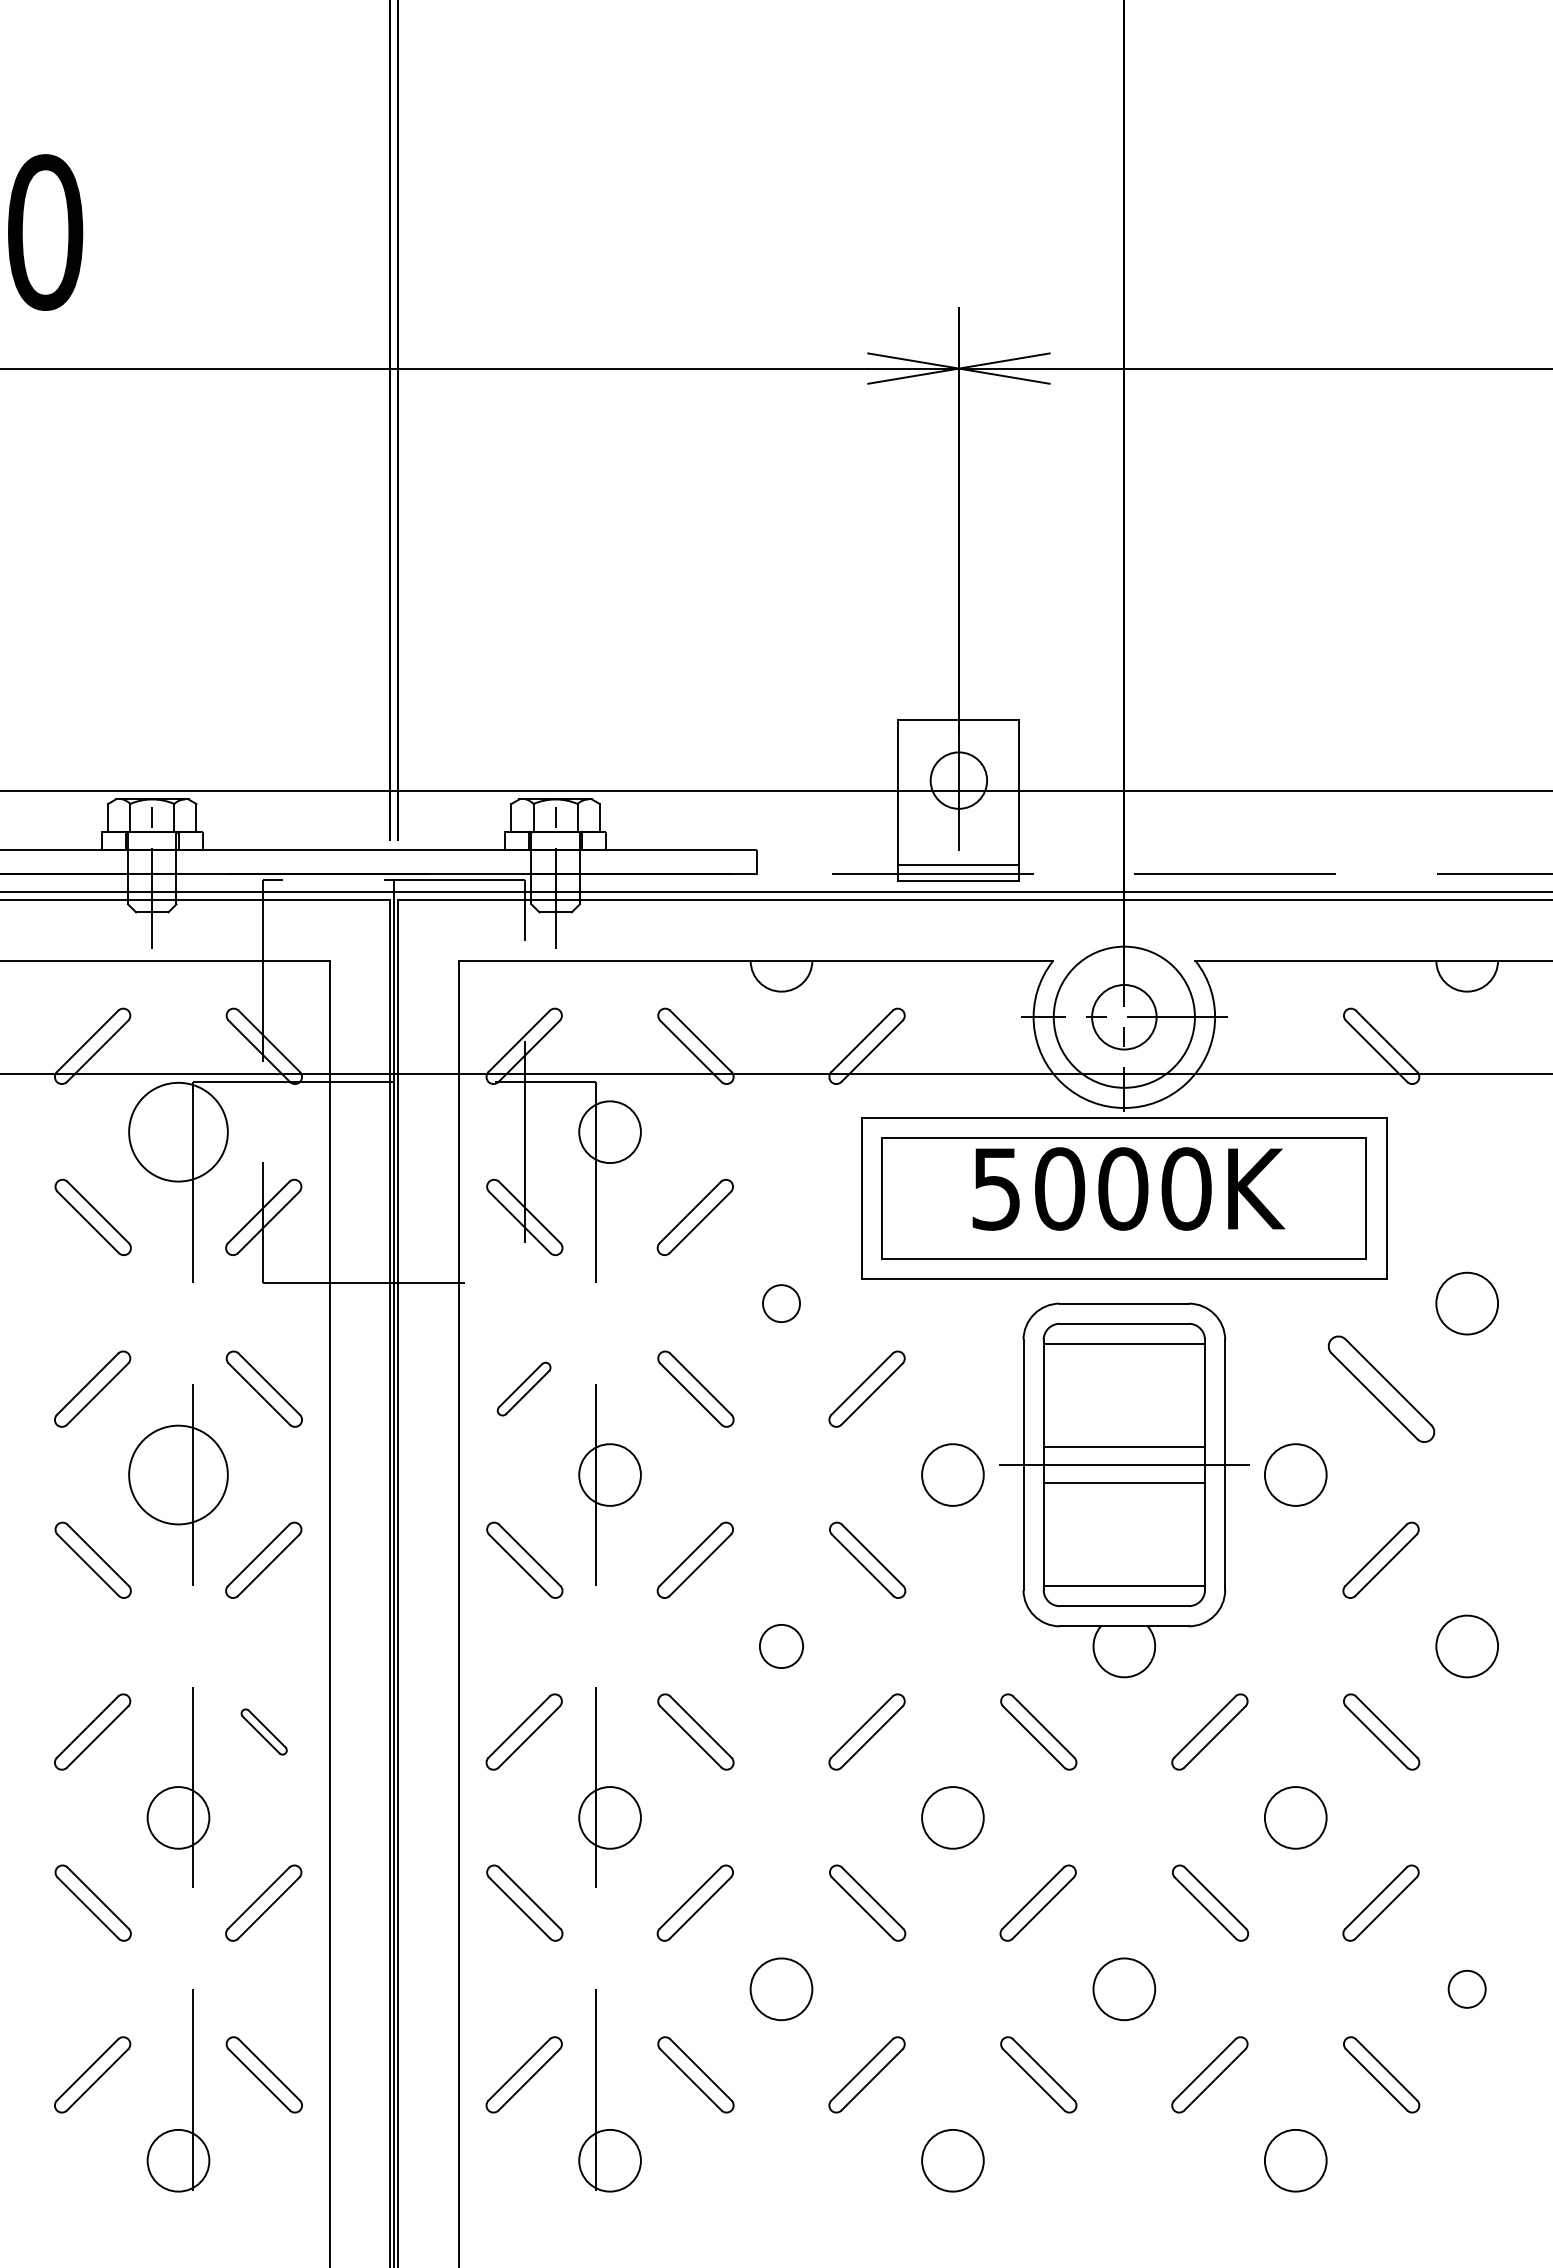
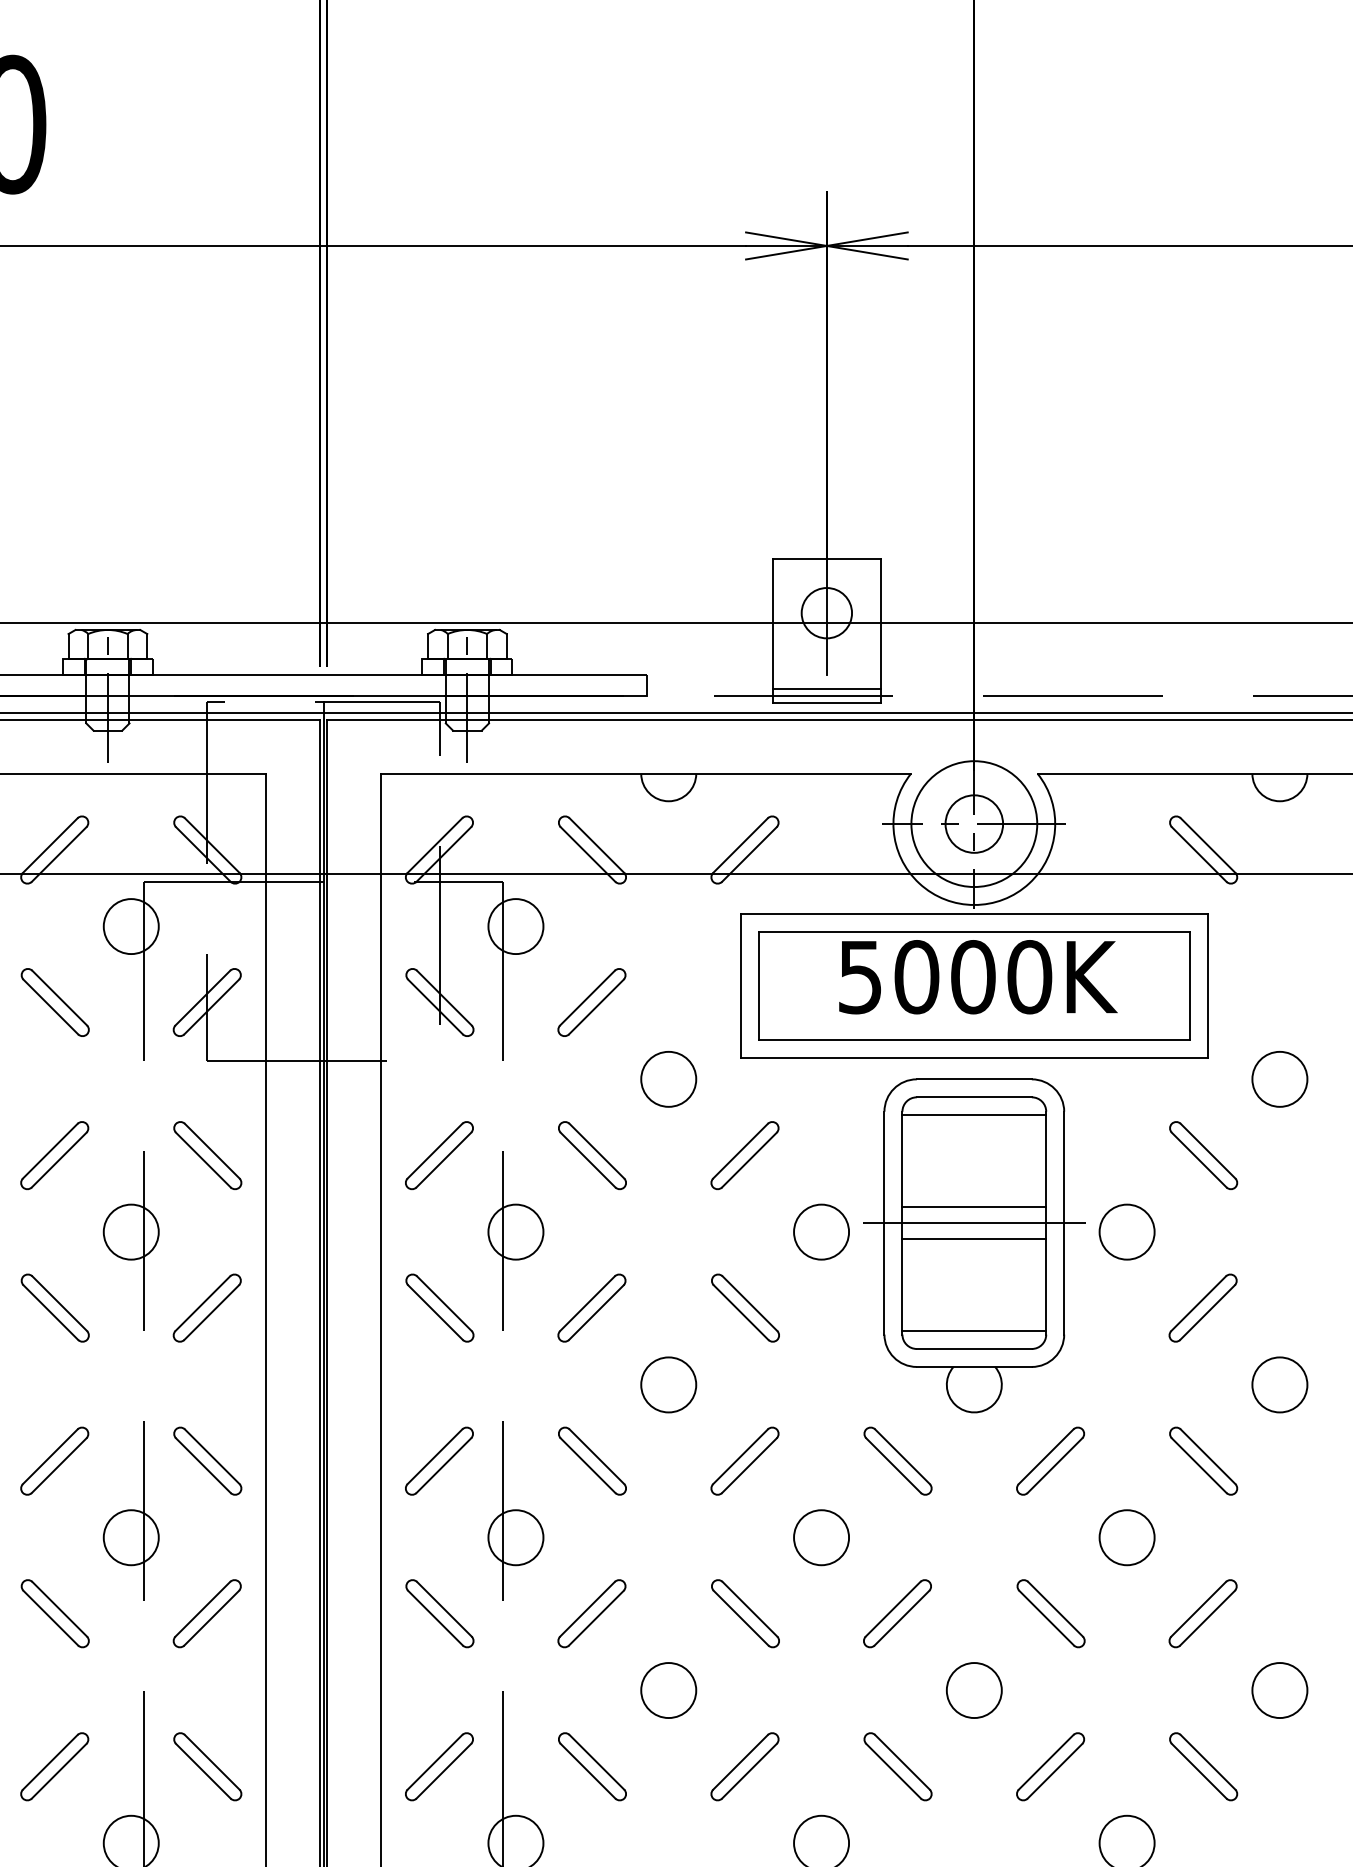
circle: (178, 1132) -> (131, 926), size x0.62
circle: (781, 1303) -> (668, 1079), size x1.67
part: (523, 1388) -> (438, 1154), size x1.43
part: (1381, 1388) -> (1203, 1154), size x0.71
circle: (178, 1474) -> (131, 1231), size x0.62
circle: (781, 1646) -> (668, 1384), size x1.43
part: (263, 1731) -> (207, 1460), size x1.67
circle: (1467, 1989) -> (1280, 1690), size x1.67

